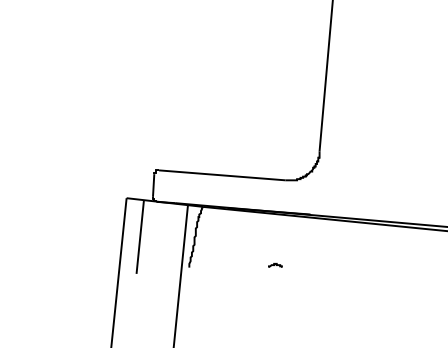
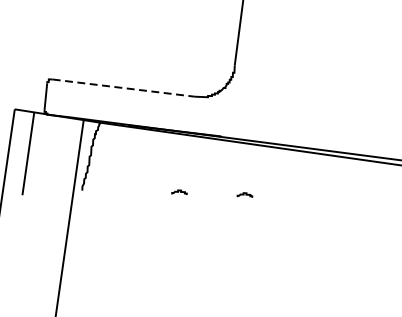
line: (222, 175) -> (124, 88), solid -> dashed
curve: (333, 265) -> (245, 195), added

